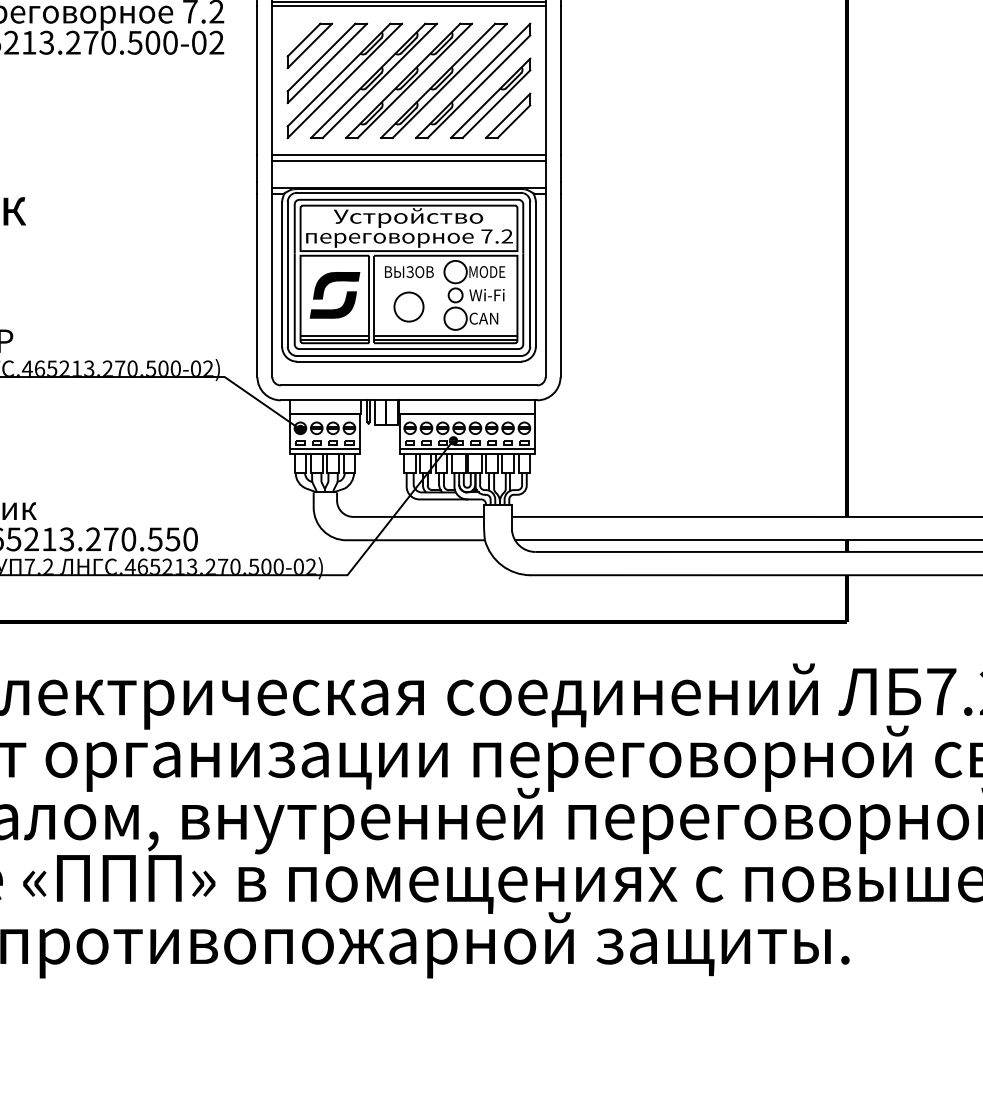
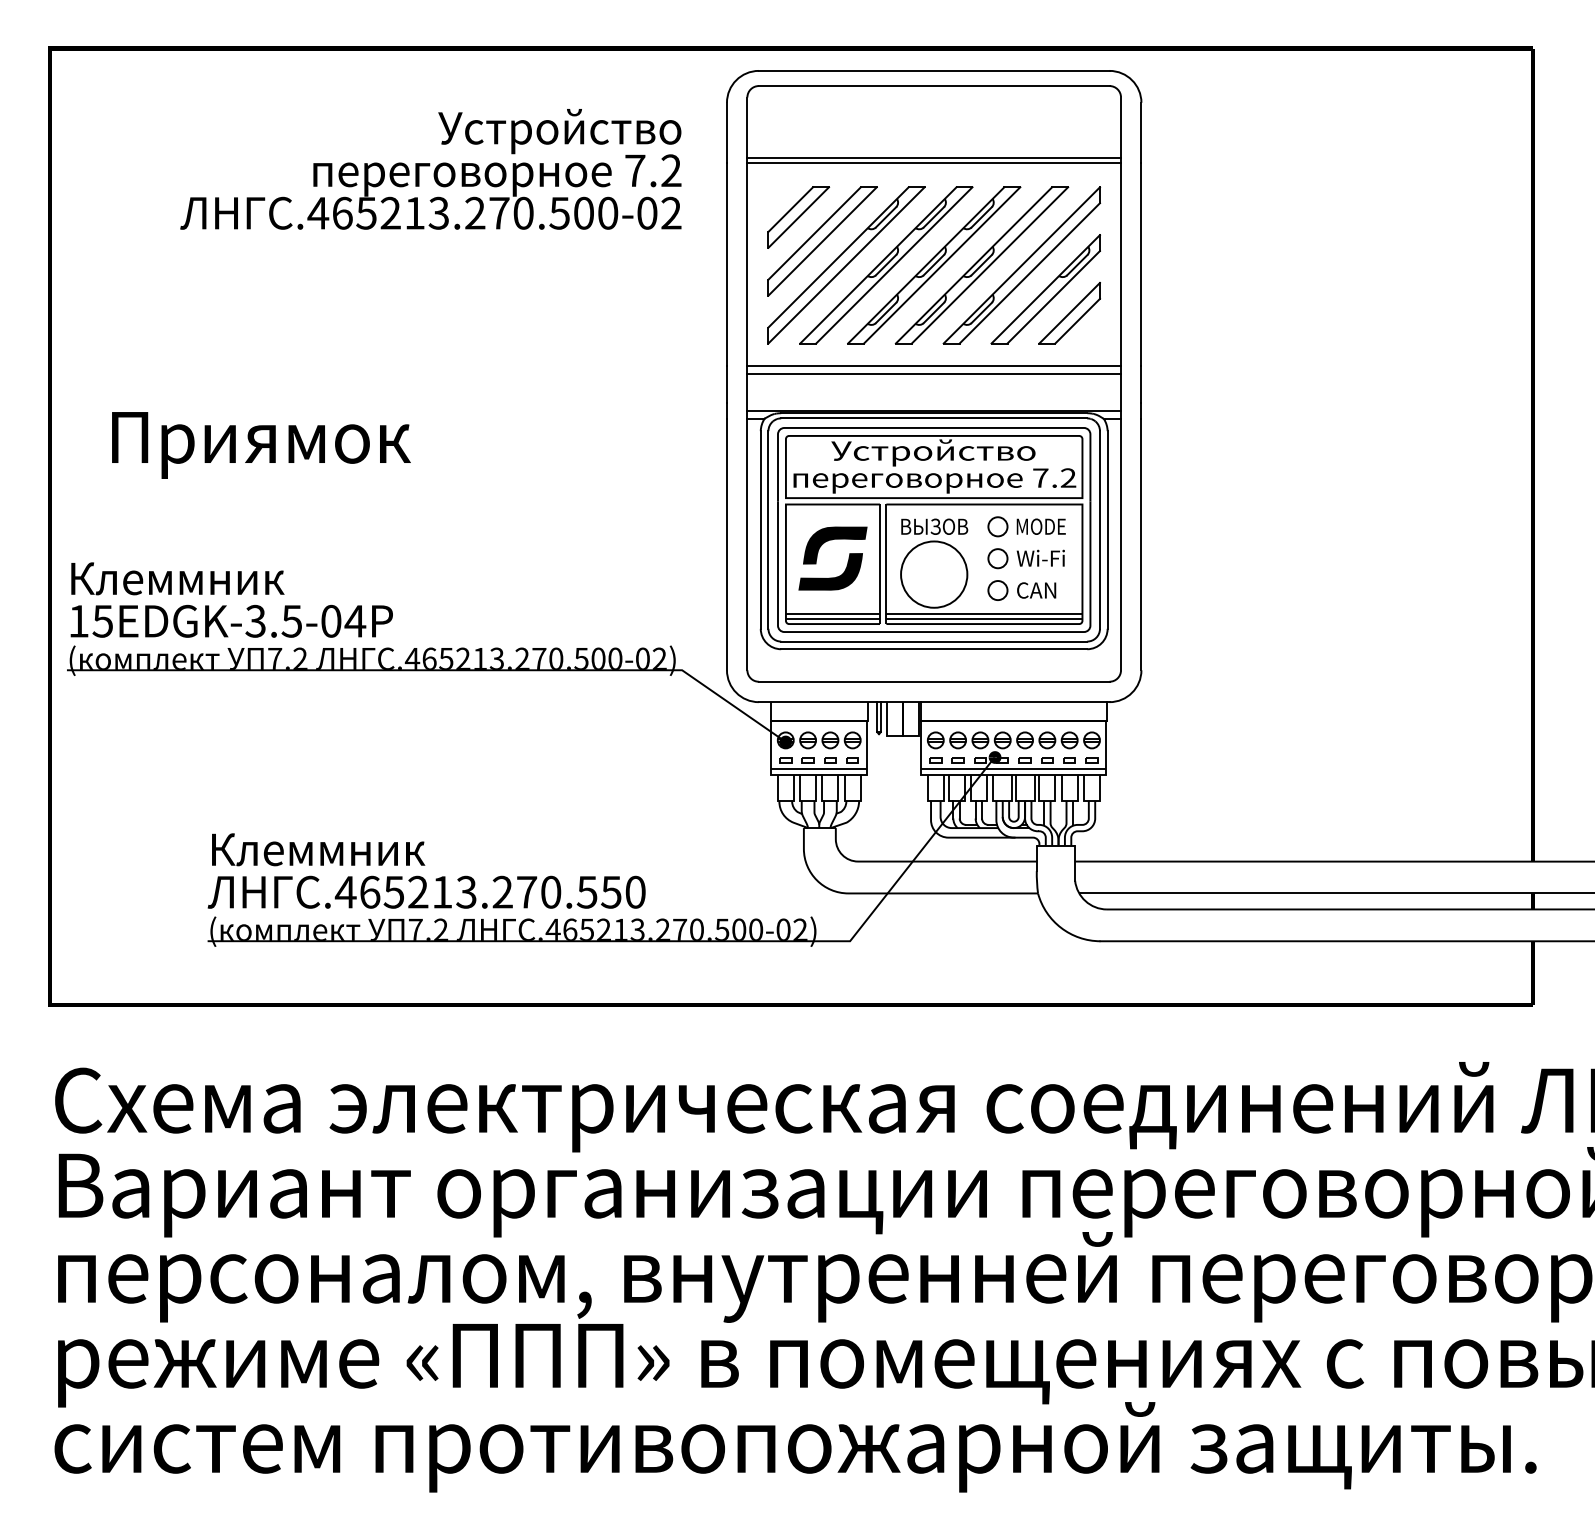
circle: (455, 271) -> (997, 526), size x0.62
circle: (409, 306) -> (934, 574), size x1.67
circle: (455, 318) -> (997, 590), size x0.62

